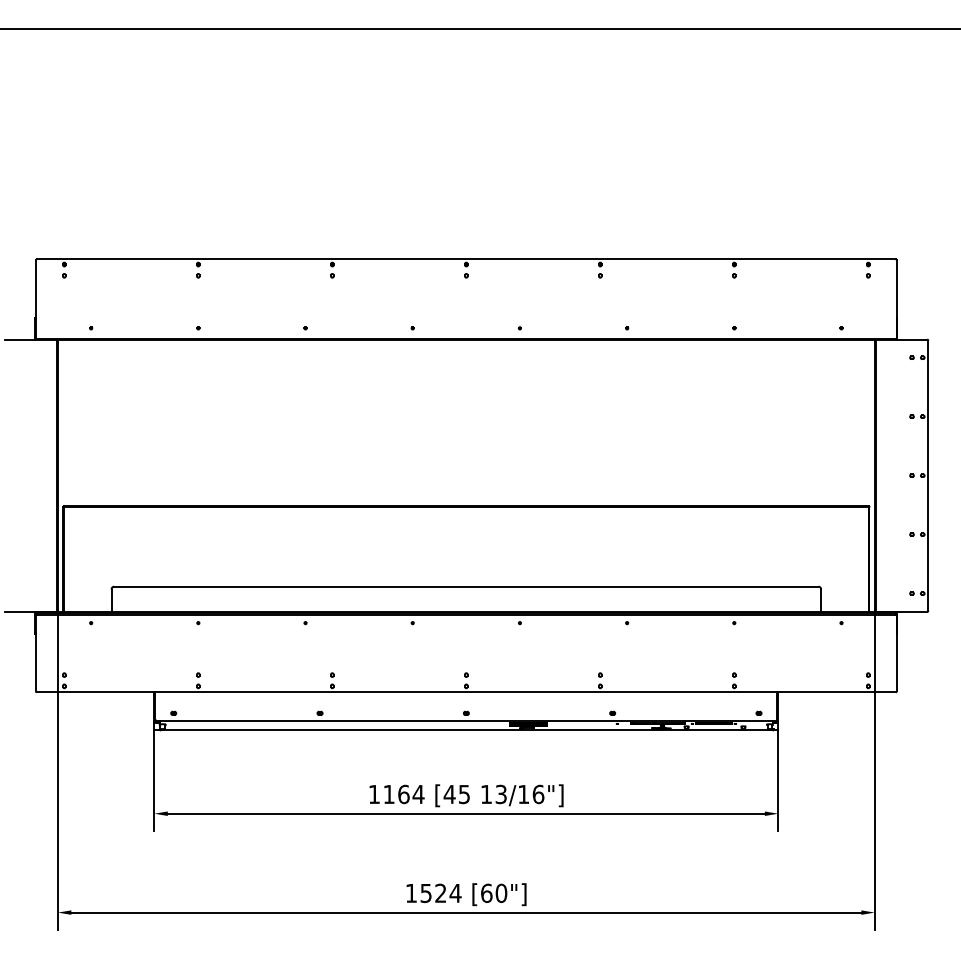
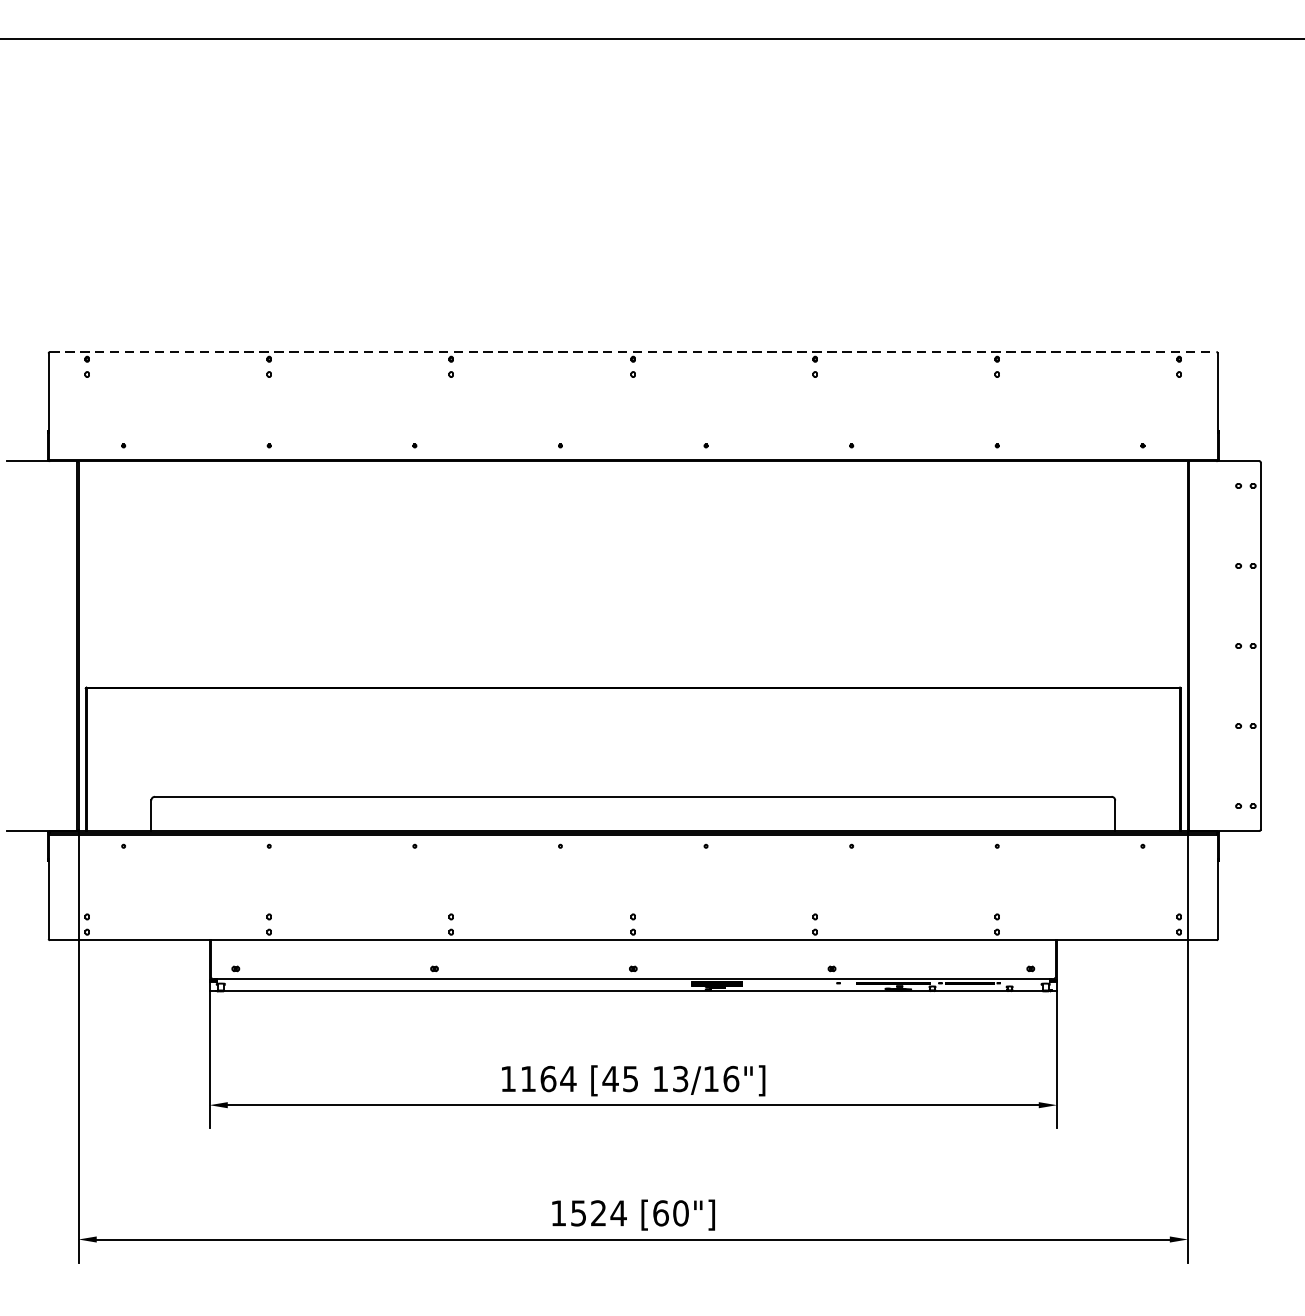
line: (466, 259) -> (633, 352), solid -> dashed

